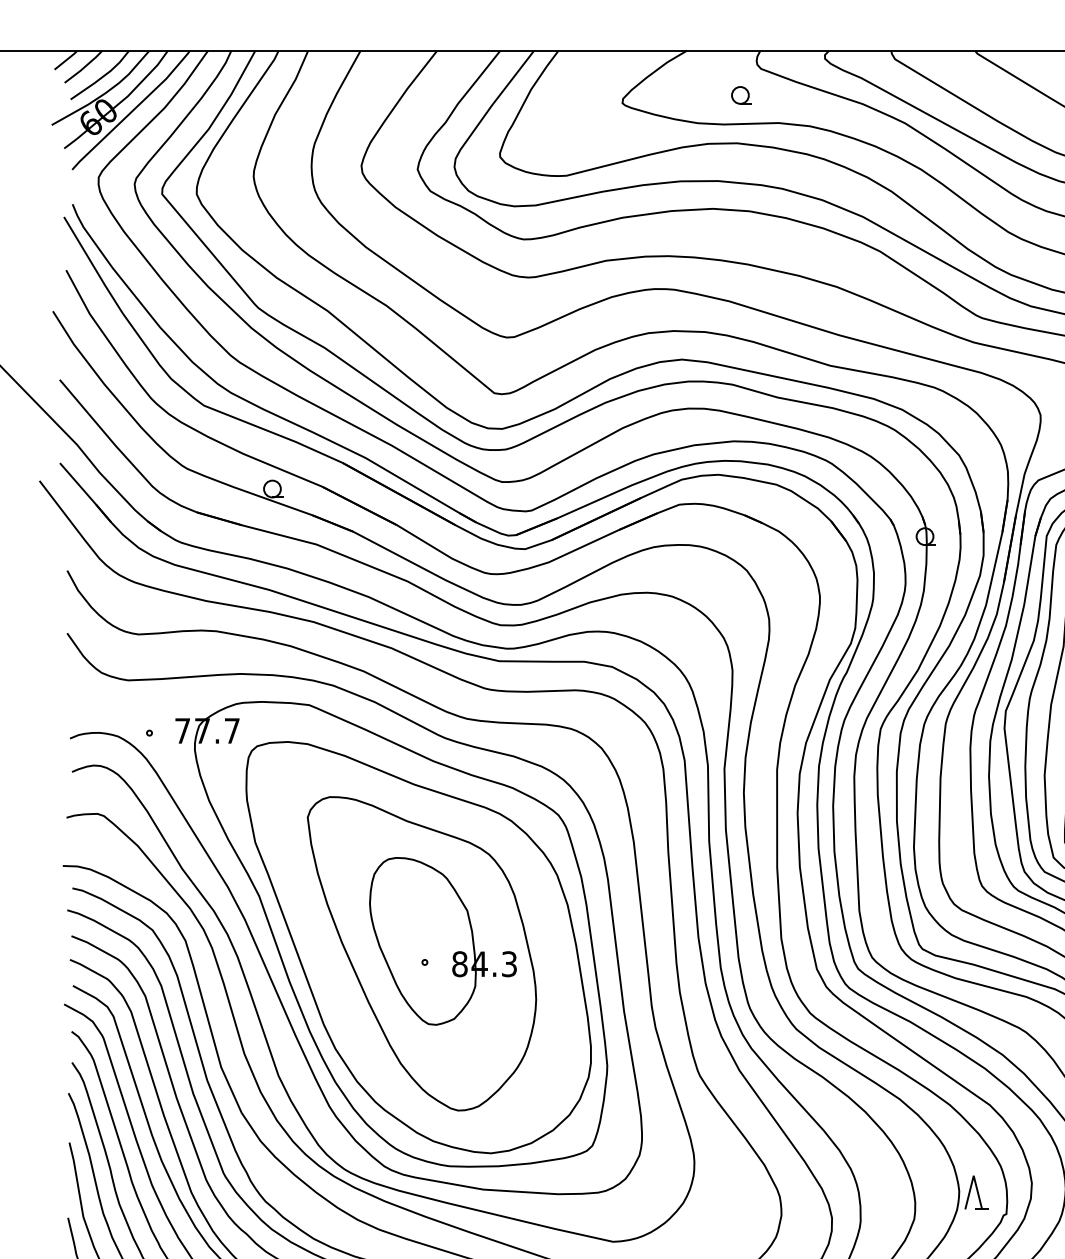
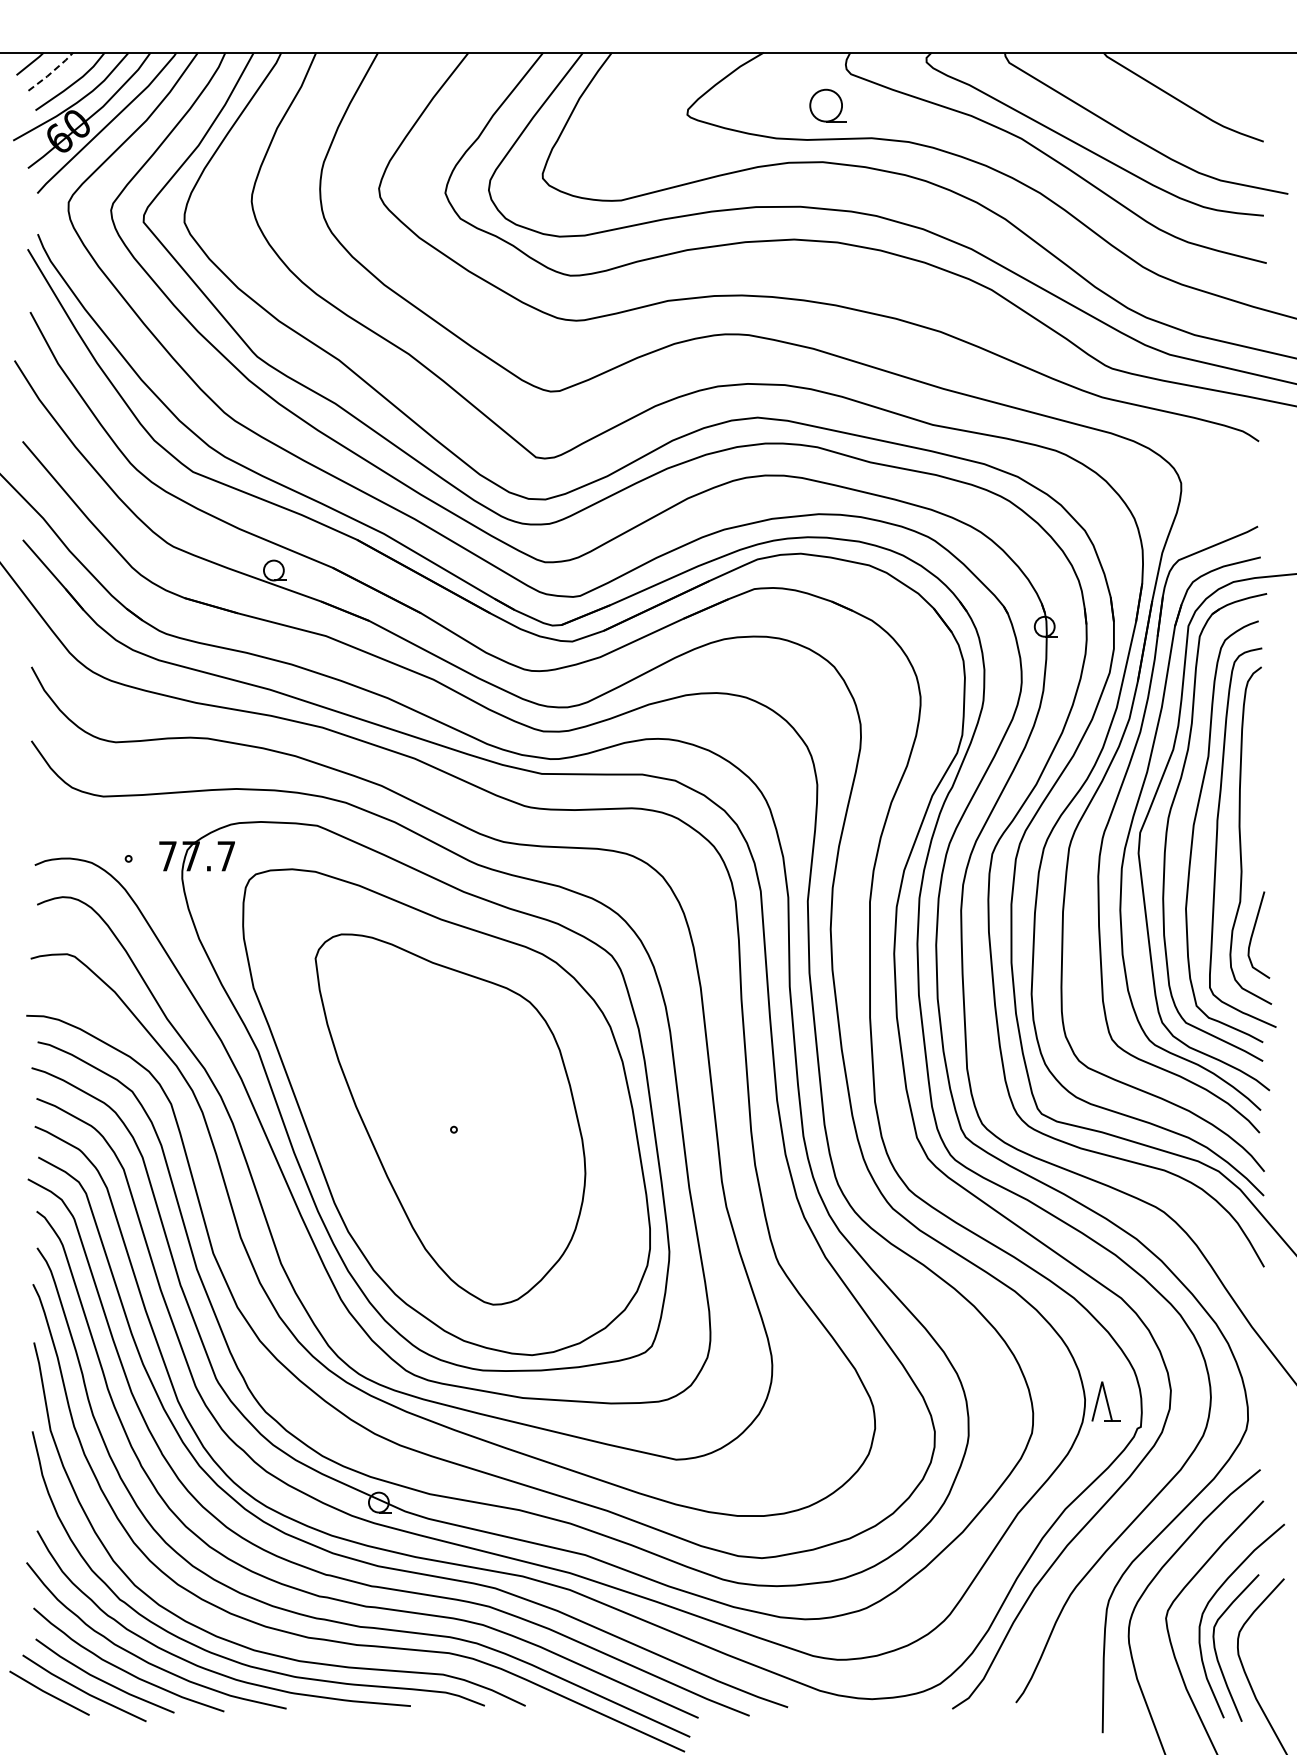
line: (84, 67) -> (51, 72), solid -> dashed
part: (741, 95) -> (827, 105), size x1.6
part: (443, 941) -> (475, 1104), removed

